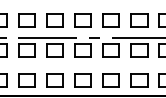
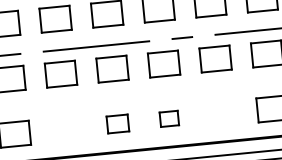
part: (26, 80) -> (65, 128), removed
part: (54, 80) -> (116, 123), size x0.7
part: (82, 80) -> (168, 118), size x0.6
part: (110, 80) -> (219, 113), removed

